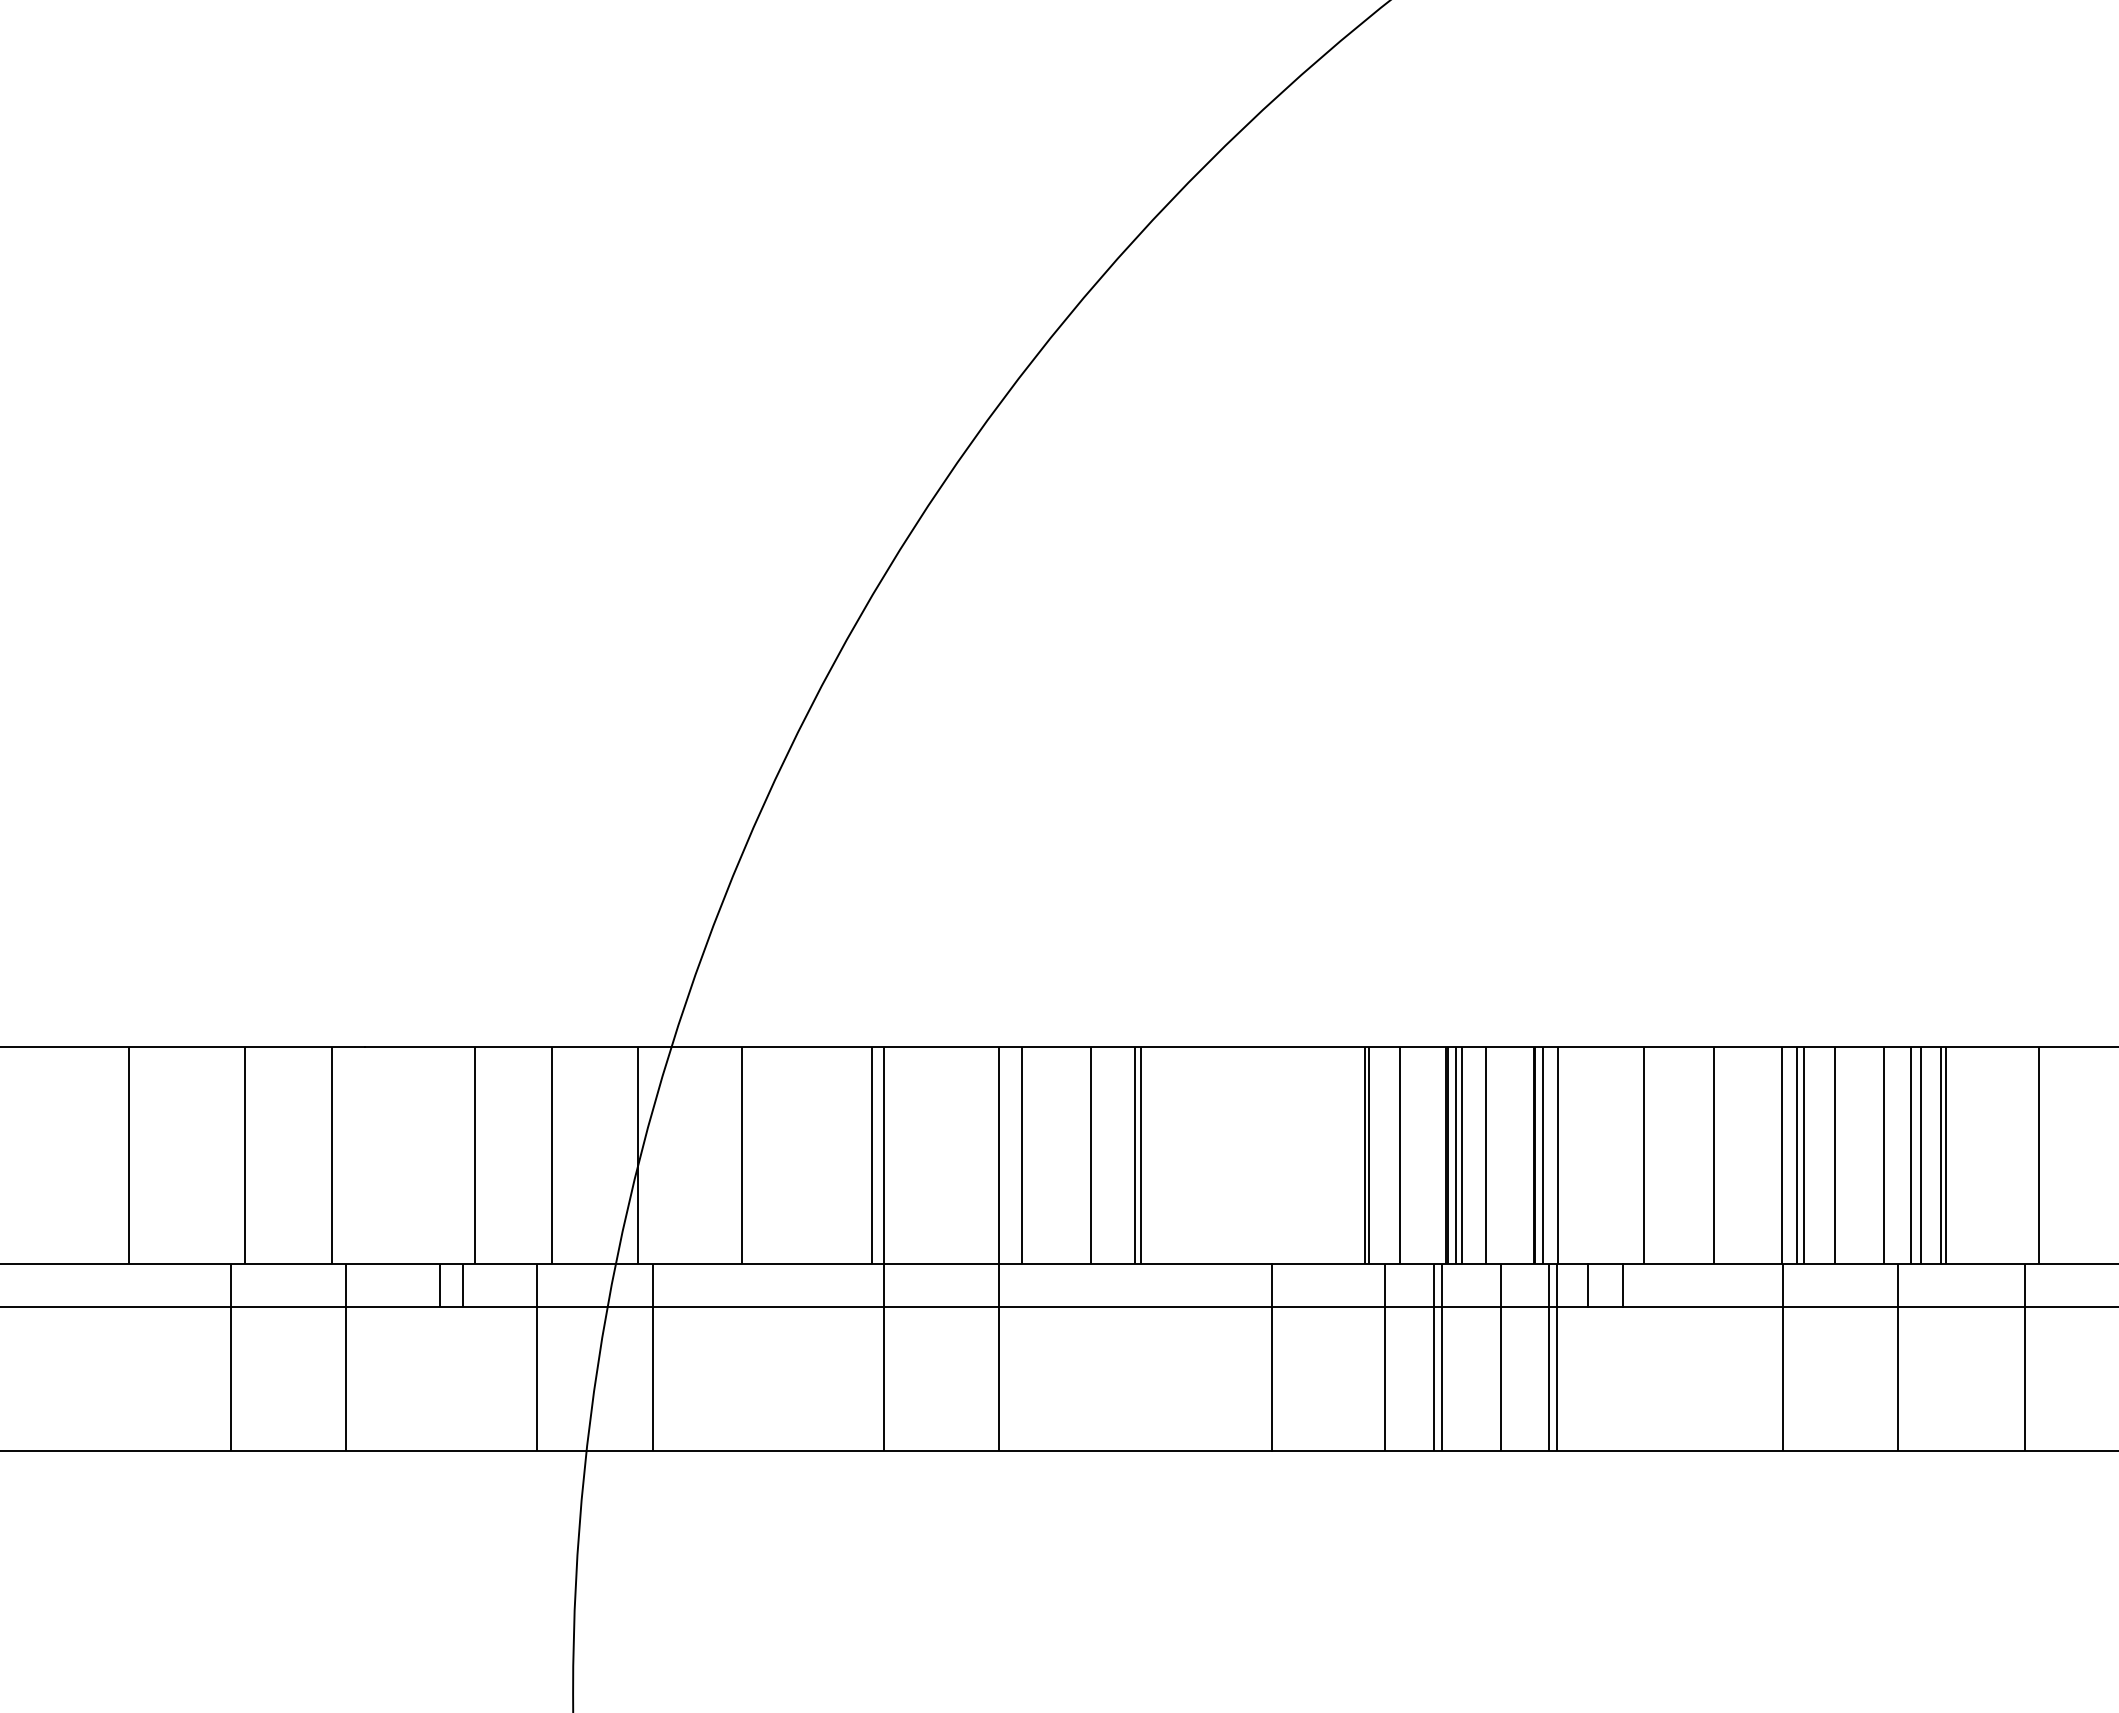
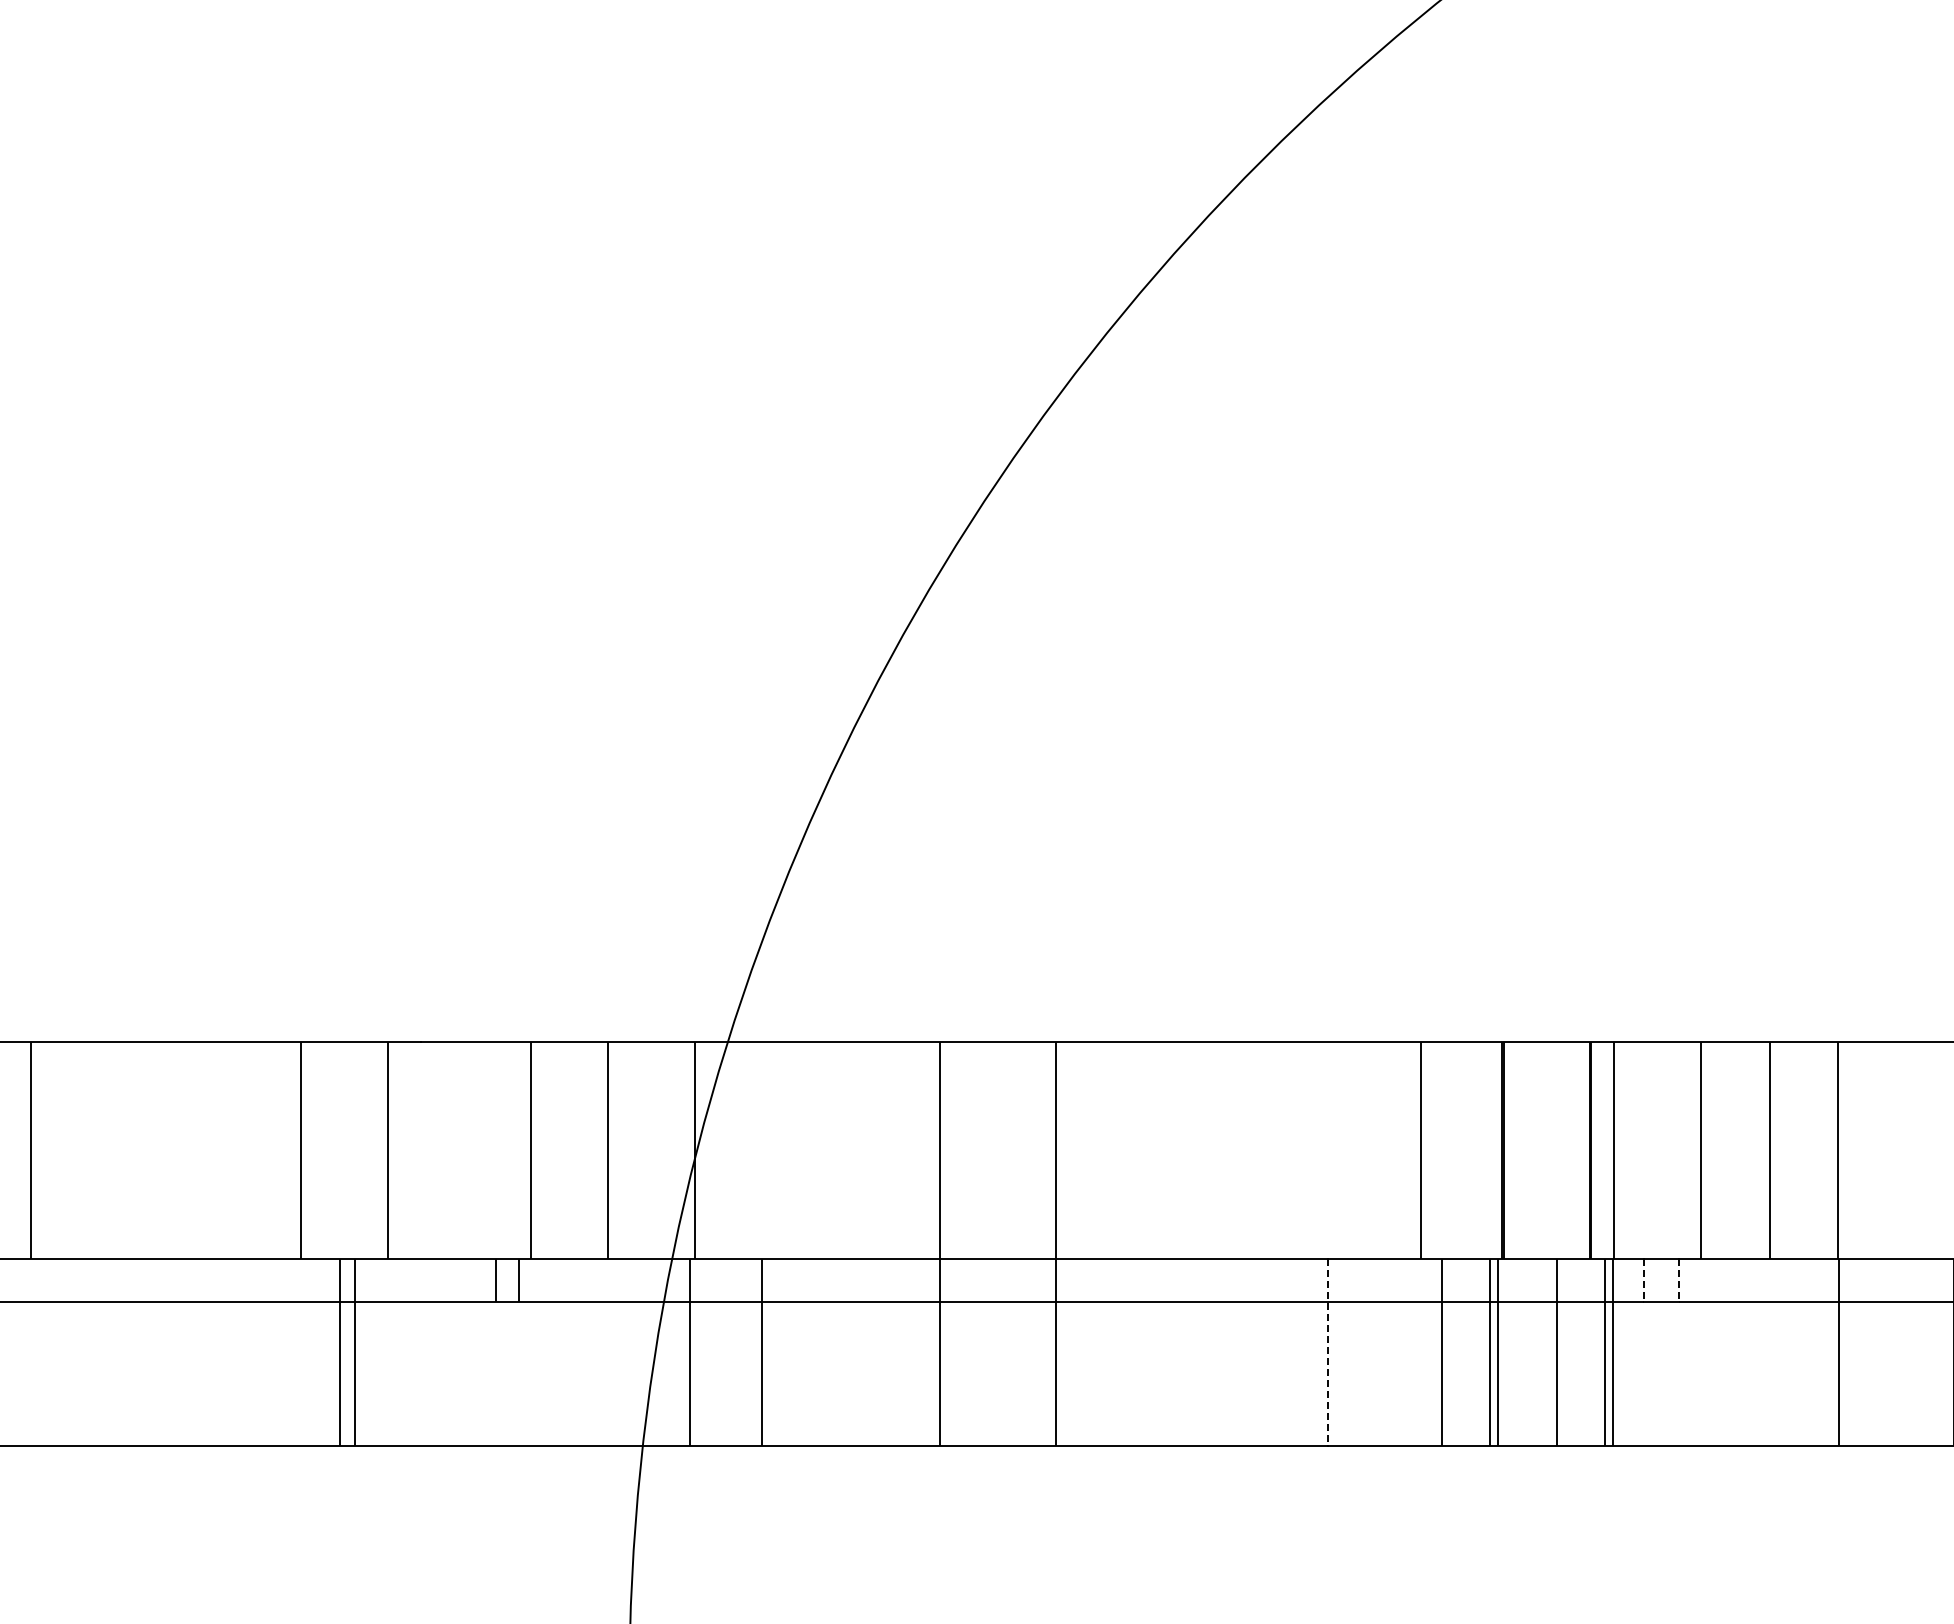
line: (129, 1155) -> (185, 1150), removed
line: (741, 1155) -> (797, 1150), removed
line: (872, 1155) -> (928, 1150), removed
line: (1022, 1155) -> (1078, 1150), removed
line: (1091, 1155) -> (1147, 1150), removed
line: (1134, 1155) -> (1190, 1150), removed
line: (1141, 1155) -> (1197, 1150), removed
line: (1368, 1155) -> (1424, 1150), removed
line: (1399, 1155) -> (1455, 1150), removed
line: (1456, 1155) -> (1512, 1150), removed
line: (1461, 1155) -> (1517, 1150), removed
line: (1486, 1155) -> (1542, 1150), removed
line: (1542, 1155) -> (1598, 1150), removed
line: (1797, 1155) -> (1853, 1150), removed
line: (1803, 1155) -> (1859, 1150), removed
line: (1835, 1155) -> (1891, 1150), removed
line: (1883, 1155) -> (1939, 1150), removed
line: (1587, 1285) -> (1643, 1280), solid -> dashed
line: (1622, 1285) -> (1678, 1280), solid -> dashed
line: (230, 1357) -> (354, 1352), moved
line: (346, 1357) -> (340, 1352), moved
line: (537, 1357) -> (689, 1352), moved
line: (652, 1357) -> (761, 1352), moved
line: (1272, 1357) -> (1328, 1352), solid -> dashed

